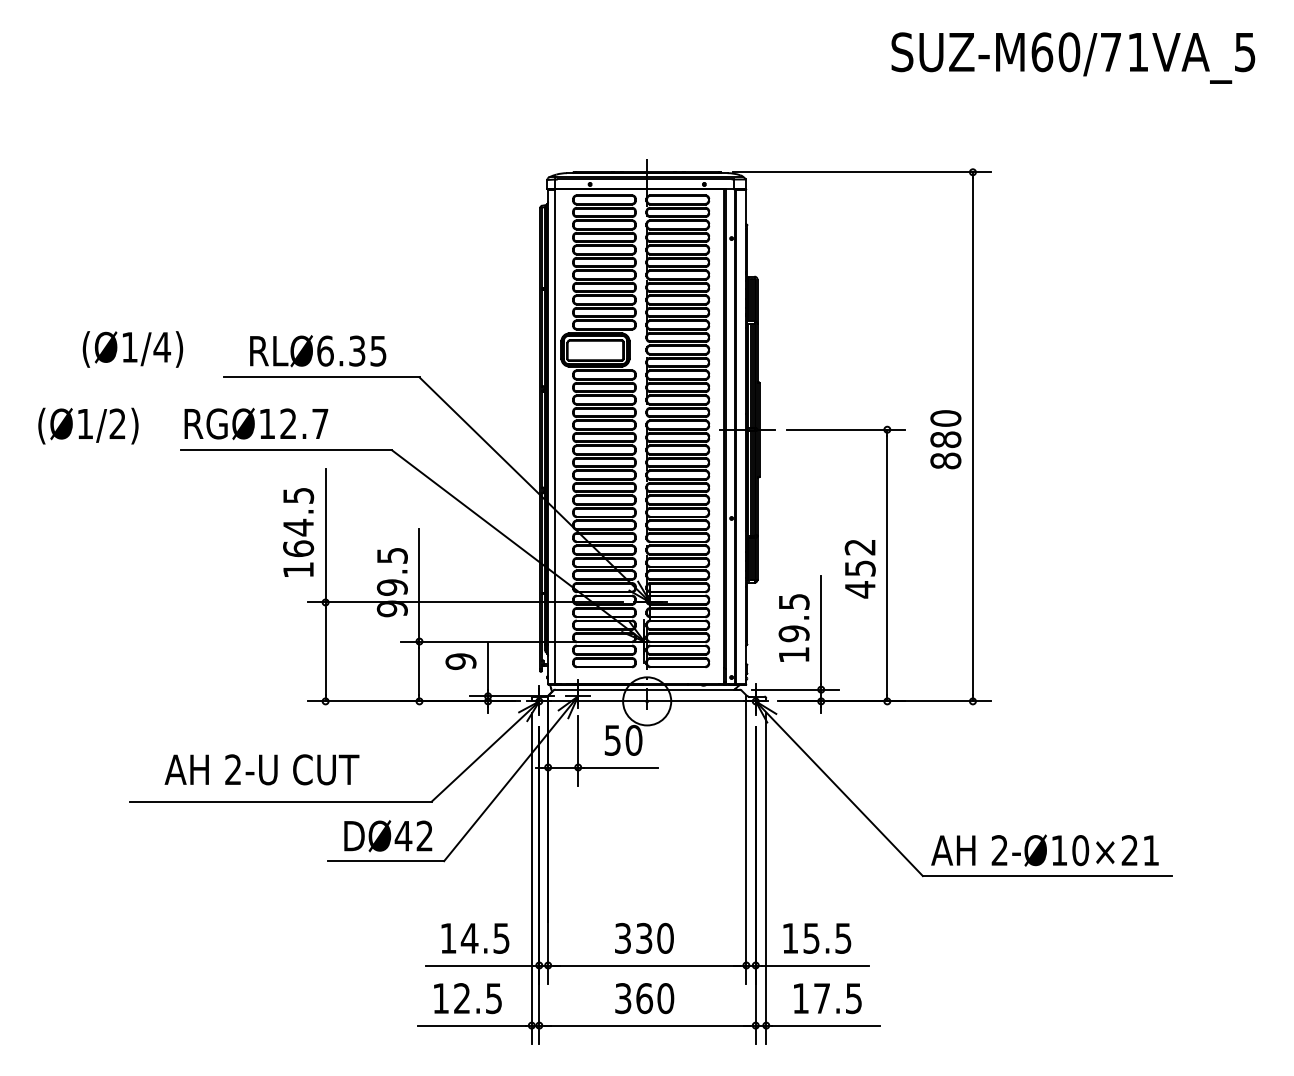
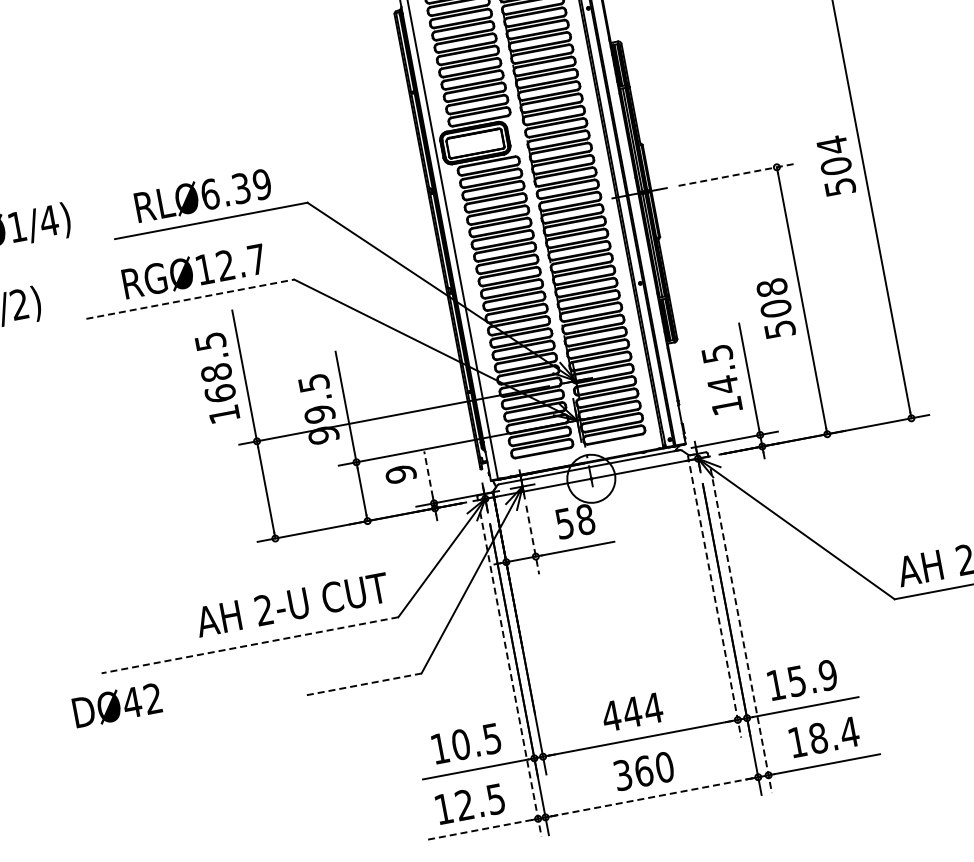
text: (378, 350) -> (262, 183), RLØ6.35 -> RLØ6.39
text: (256, 423) -> (194, 271), moved
line: (846, 429) -> (736, 174), solid -> dashed
text: (945, 439) -> (835, 166), 880 -> 504
line: (286, 450) -> (190, 299), solid -> dashed
text: (298, 527) -> (216, 372), 164.5 -> 168.5
text: (859, 568) -> (775, 308), 452 -> 508
text: (793, 633) -> (722, 384), 19.5 -> 14.5
line: (488, 666) -> (428, 473), solid -> dashed
text: (633, 740) -> (585, 519), 50 -> 58
line: (578, 750) -> (532, 539), solid -> dashed
text: (261, 769) -> (291, 604), moved
line: (280, 801) -> (249, 645), solid -> dashed
text: (388, 836) -> (117, 705), moved
line: (746, 839) -> (714, 596), solid -> dashed
line: (386, 861) -> (364, 684), solid -> dashed
line: (531, 879) -> (510, 675), solid -> dashed
line: (766, 879) -> (741, 631), solid -> dashed
text: (469, 937) -> (460, 743), 14.5 -> 10.5
text: (644, 937) -> (632, 711), 330 -> 444
text: (843, 937) -> (828, 674), 15.5 -> 15.9
text: (837, 998) -> (833, 735), 17.5 -> 18.4
line: (472, 1025) -> (479, 829), solid -> dashed
line: (647, 1025) -> (651, 797), solid -> dashed

